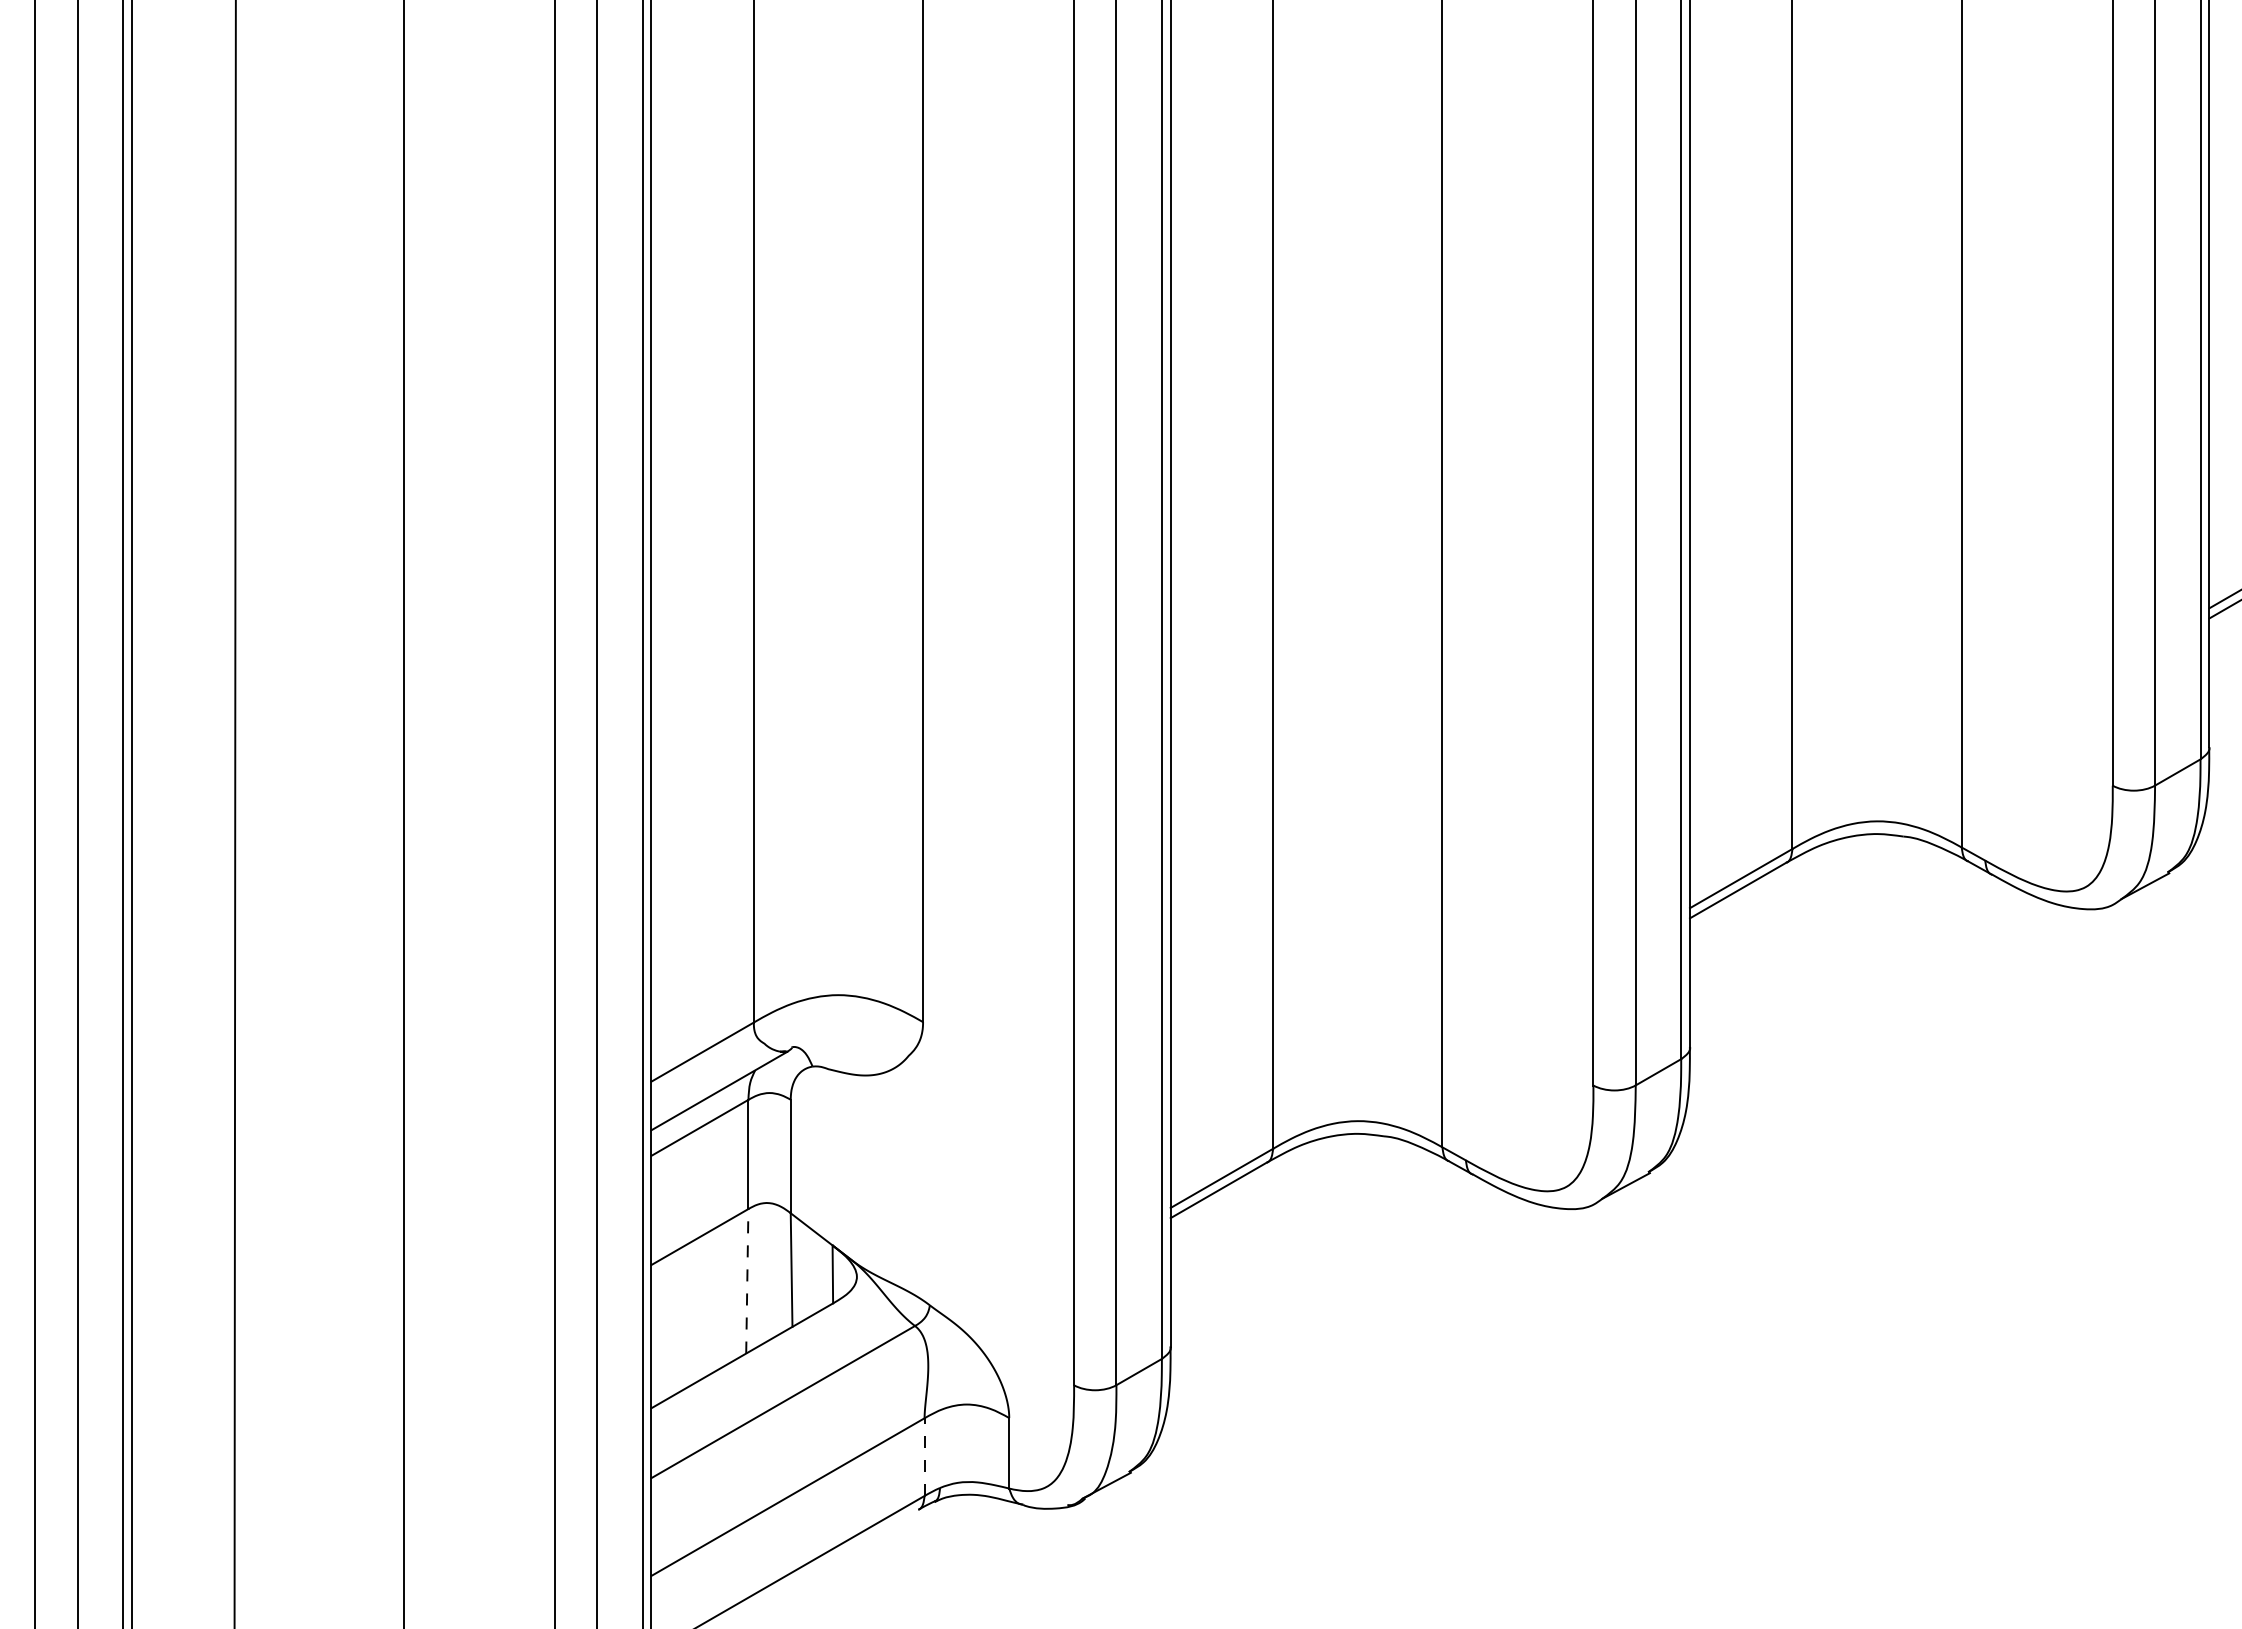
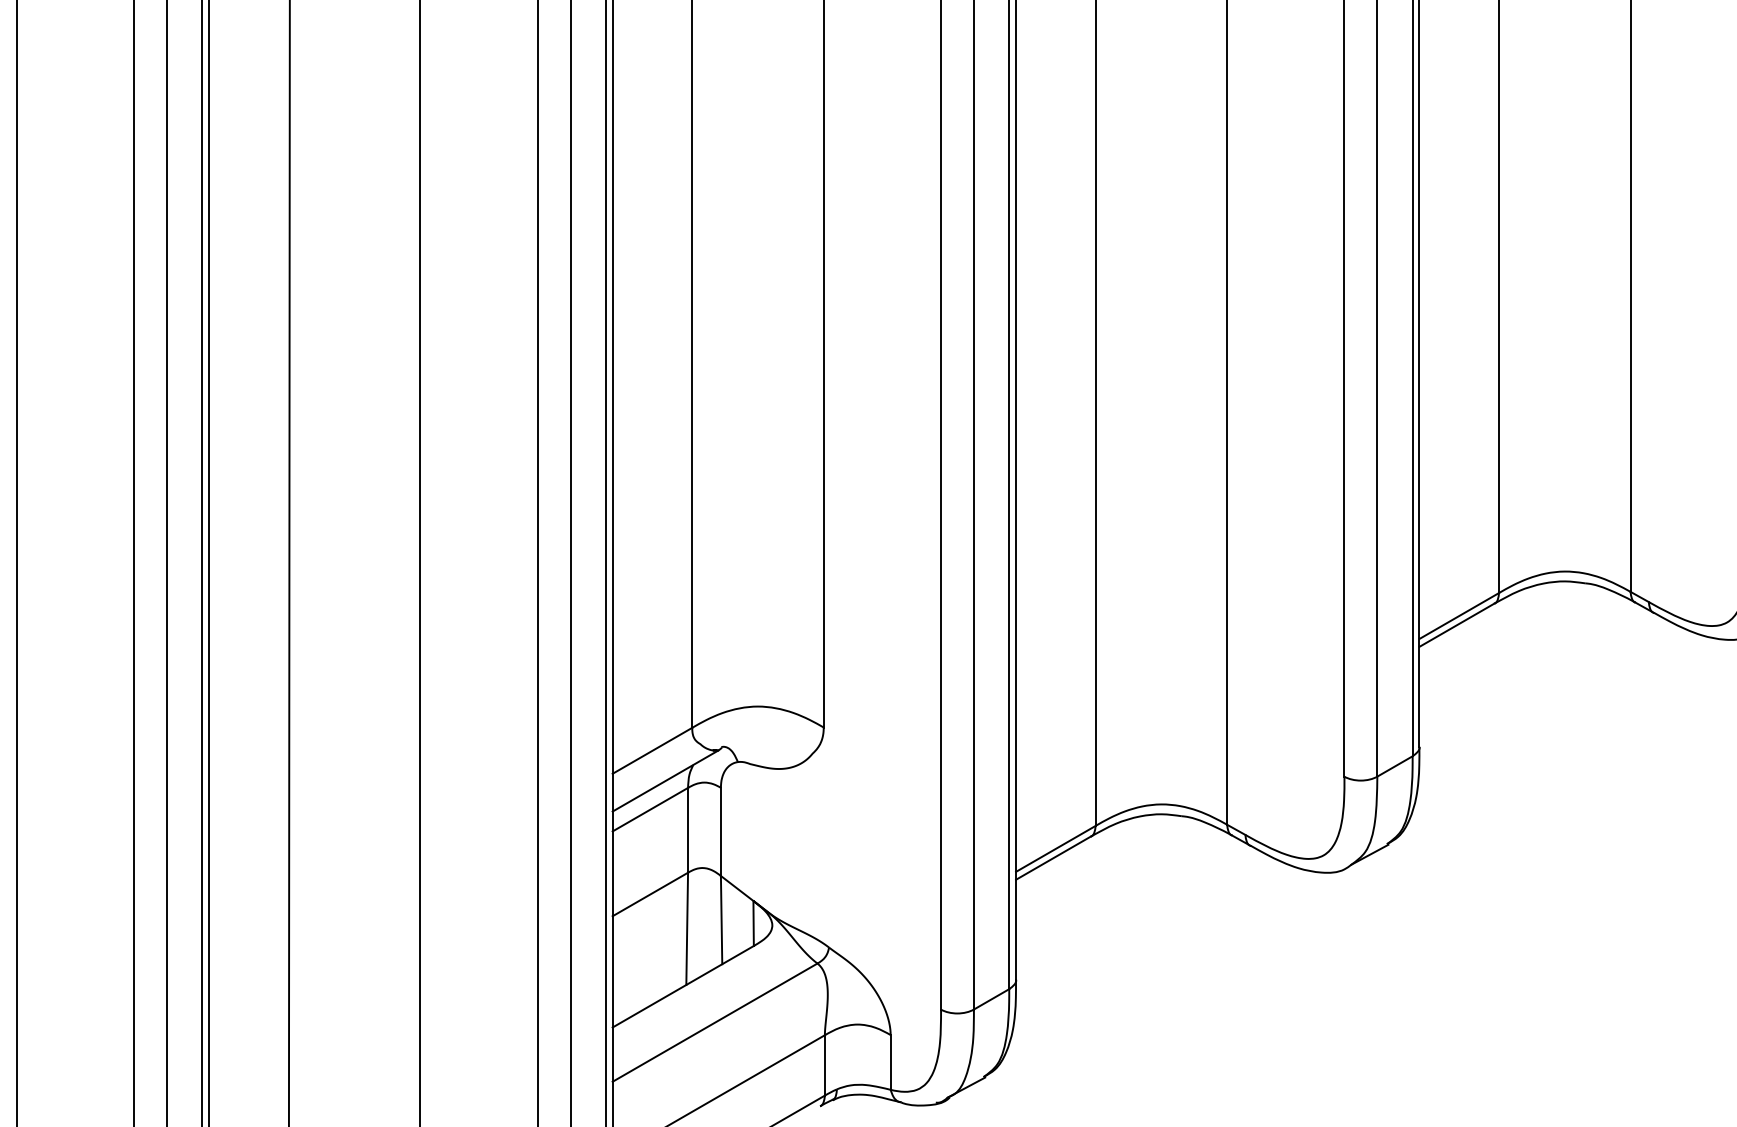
line: (747, 1280) -> (687, 928), dashed -> solid
line: (924, 1457) -> (824, 1065), dashed -> solid

